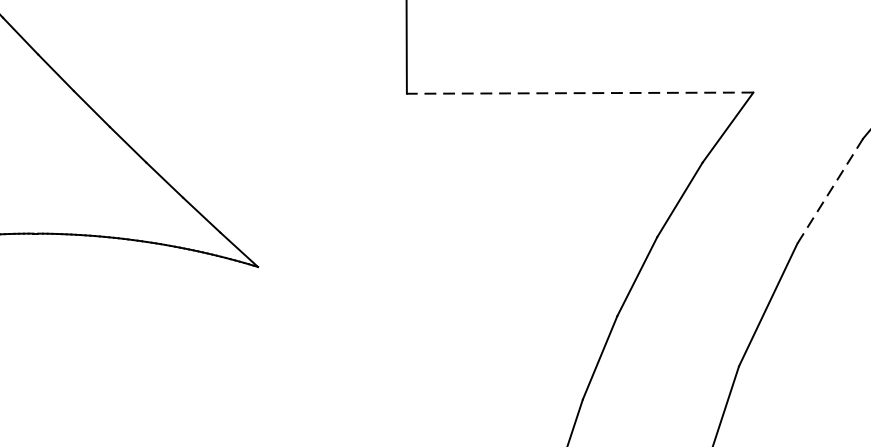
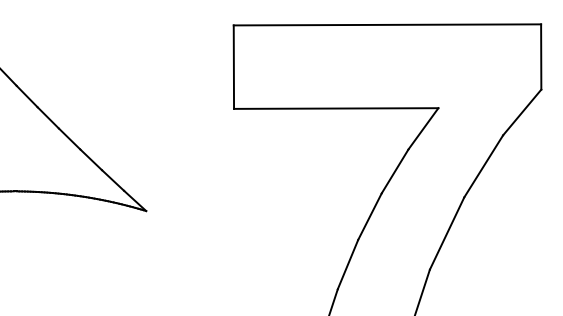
line: (578, 93) -> (335, 108), dashed -> solid
line: (829, 191) -> (483, 166), dashed -> solid

